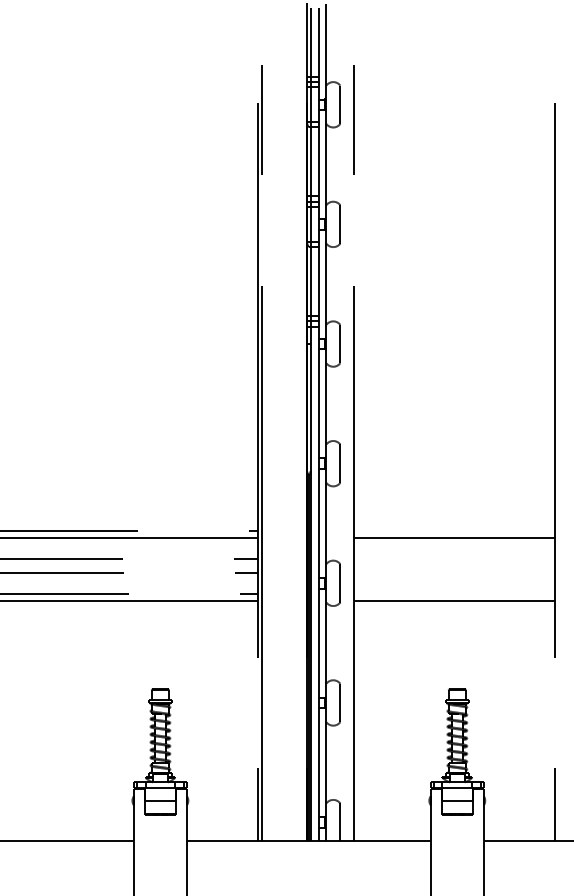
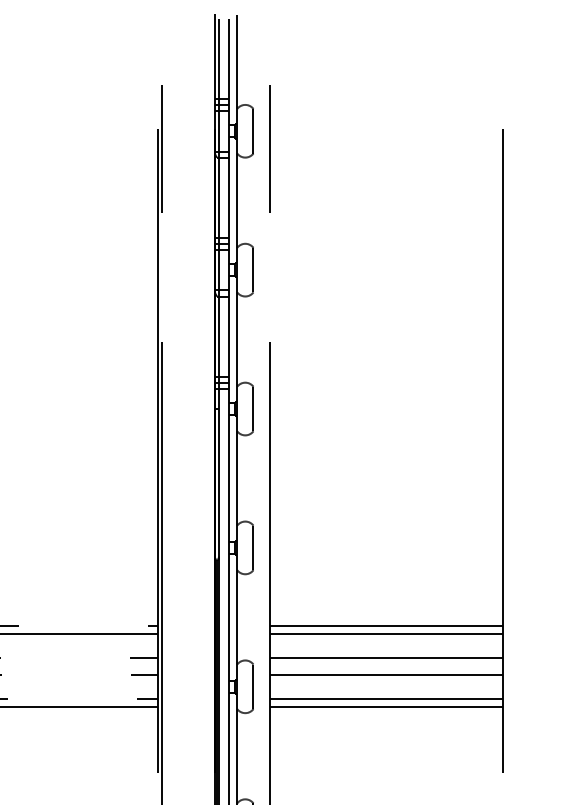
line: (454, 530) -> (386, 625), added
line: (454, 558) -> (386, 657), added
line: (454, 572) -> (386, 674), added
line: (454, 593) -> (386, 698), added

